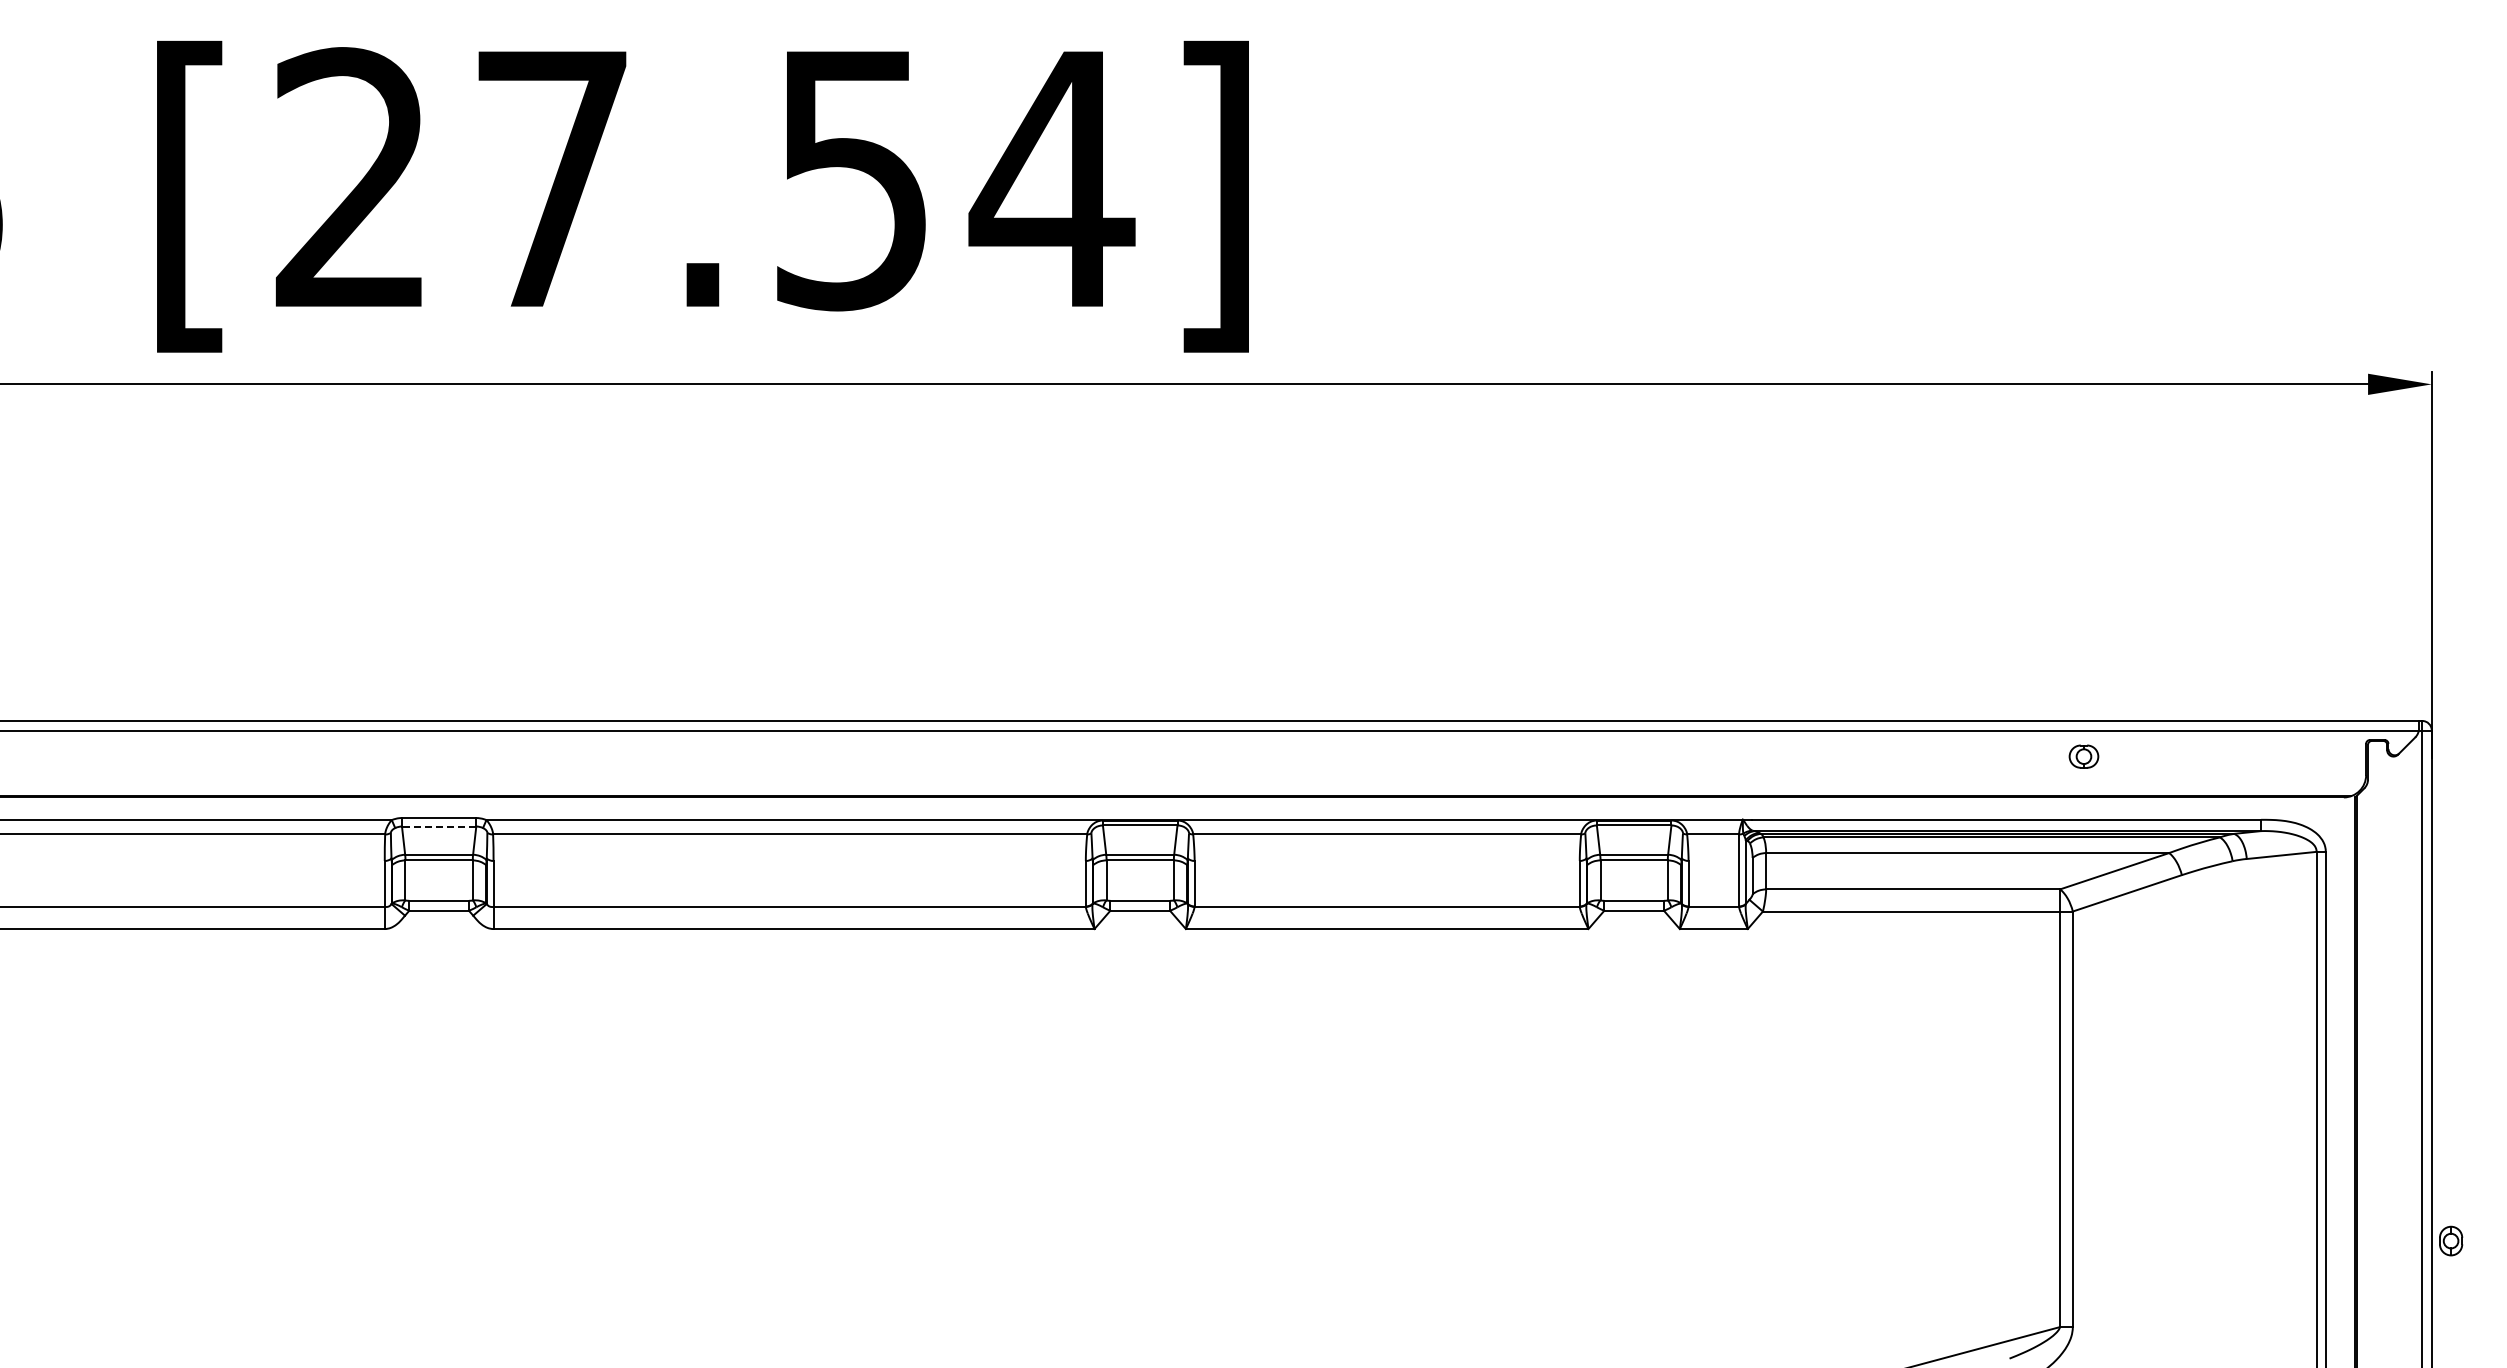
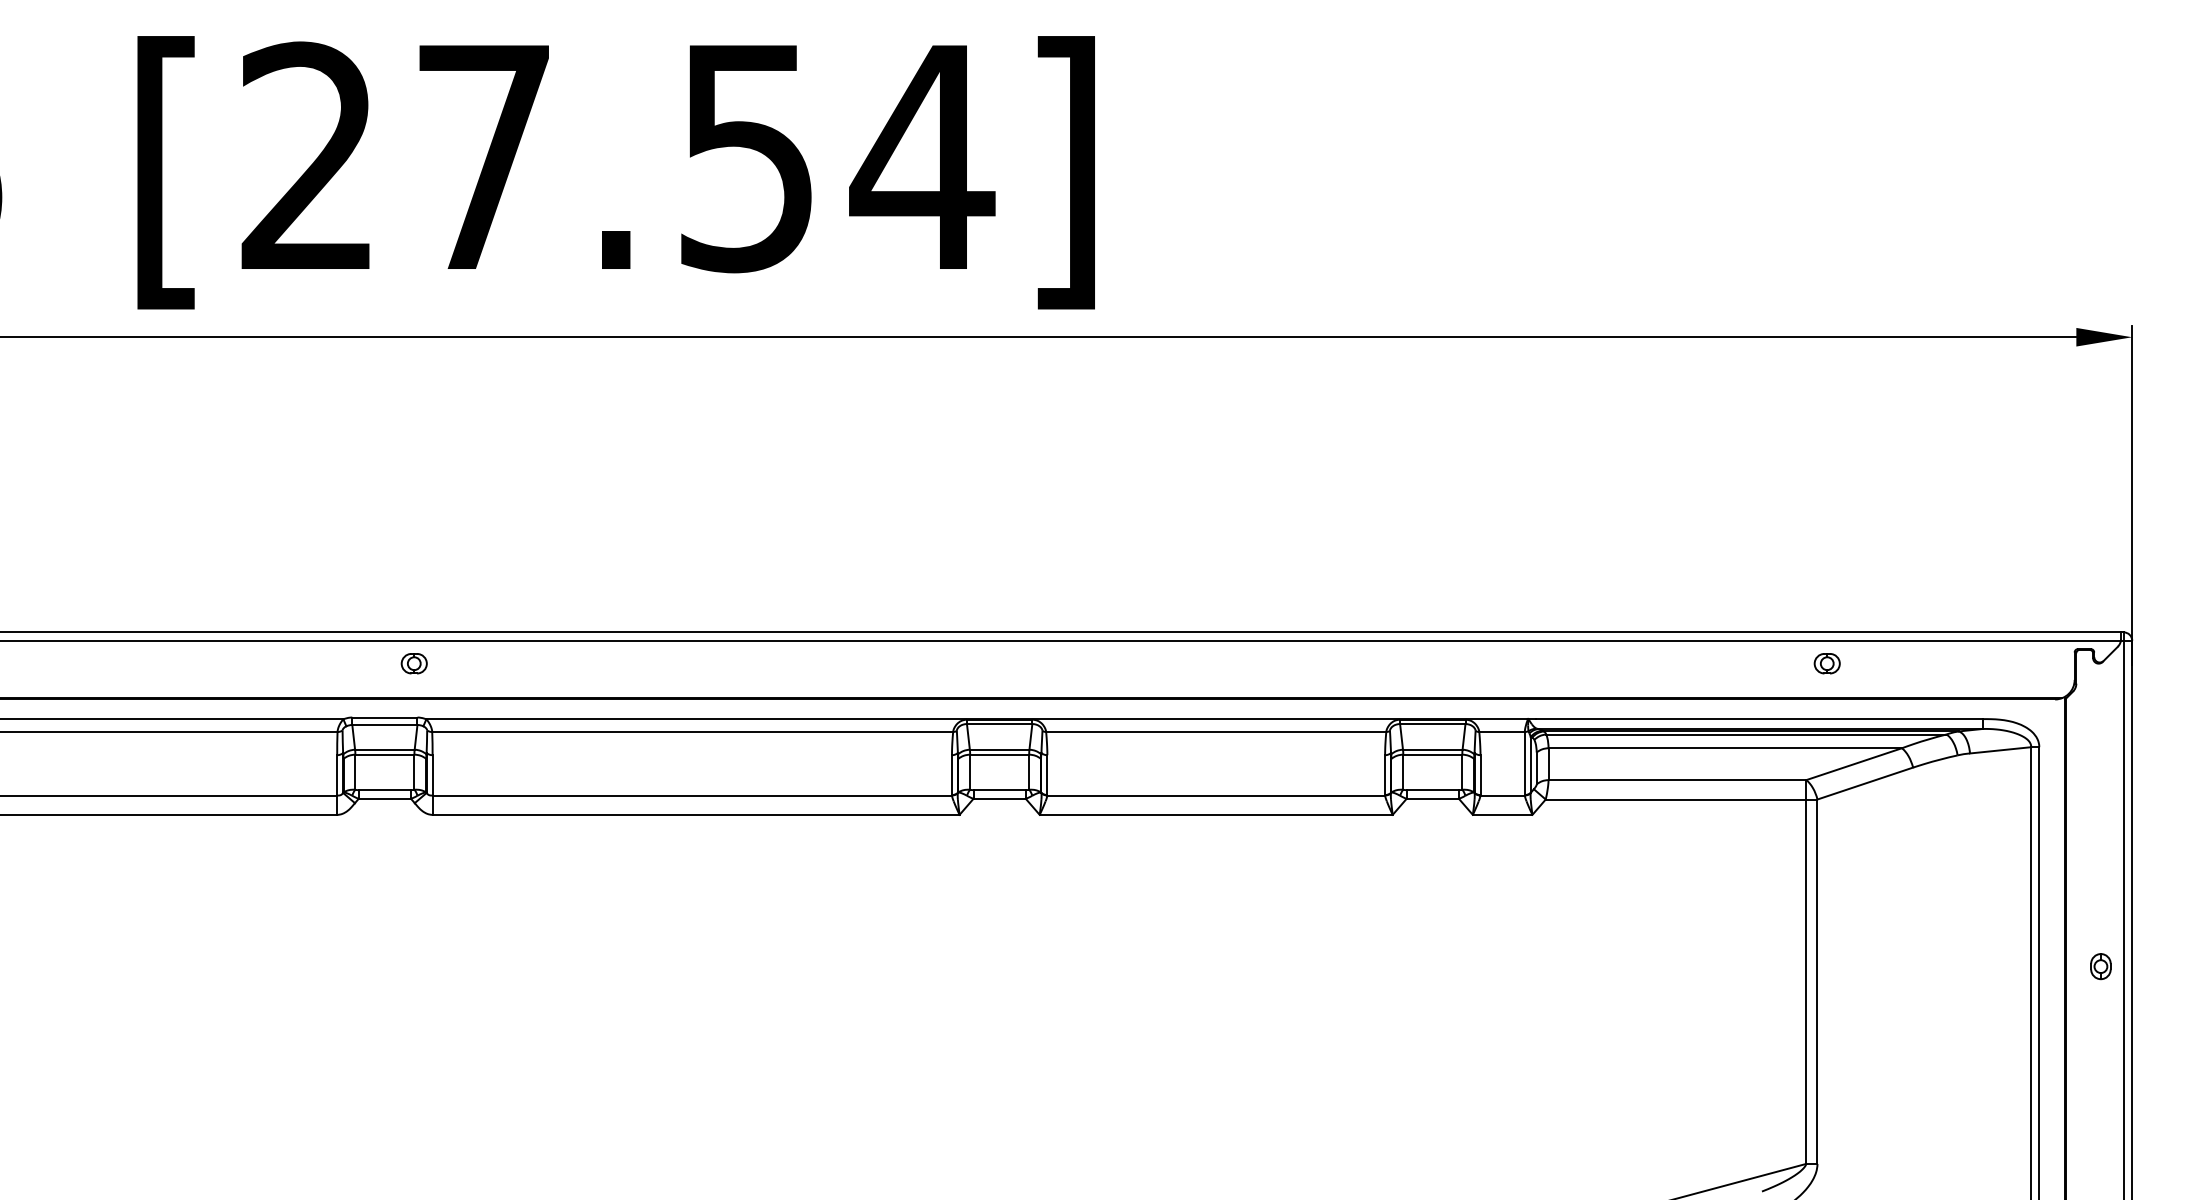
part: (472, 756) -> (414, 663), added
line: (438, 826) -> (384, 724), dashed -> solid
part: (2451, 1240) -> (2101, 966), moved

